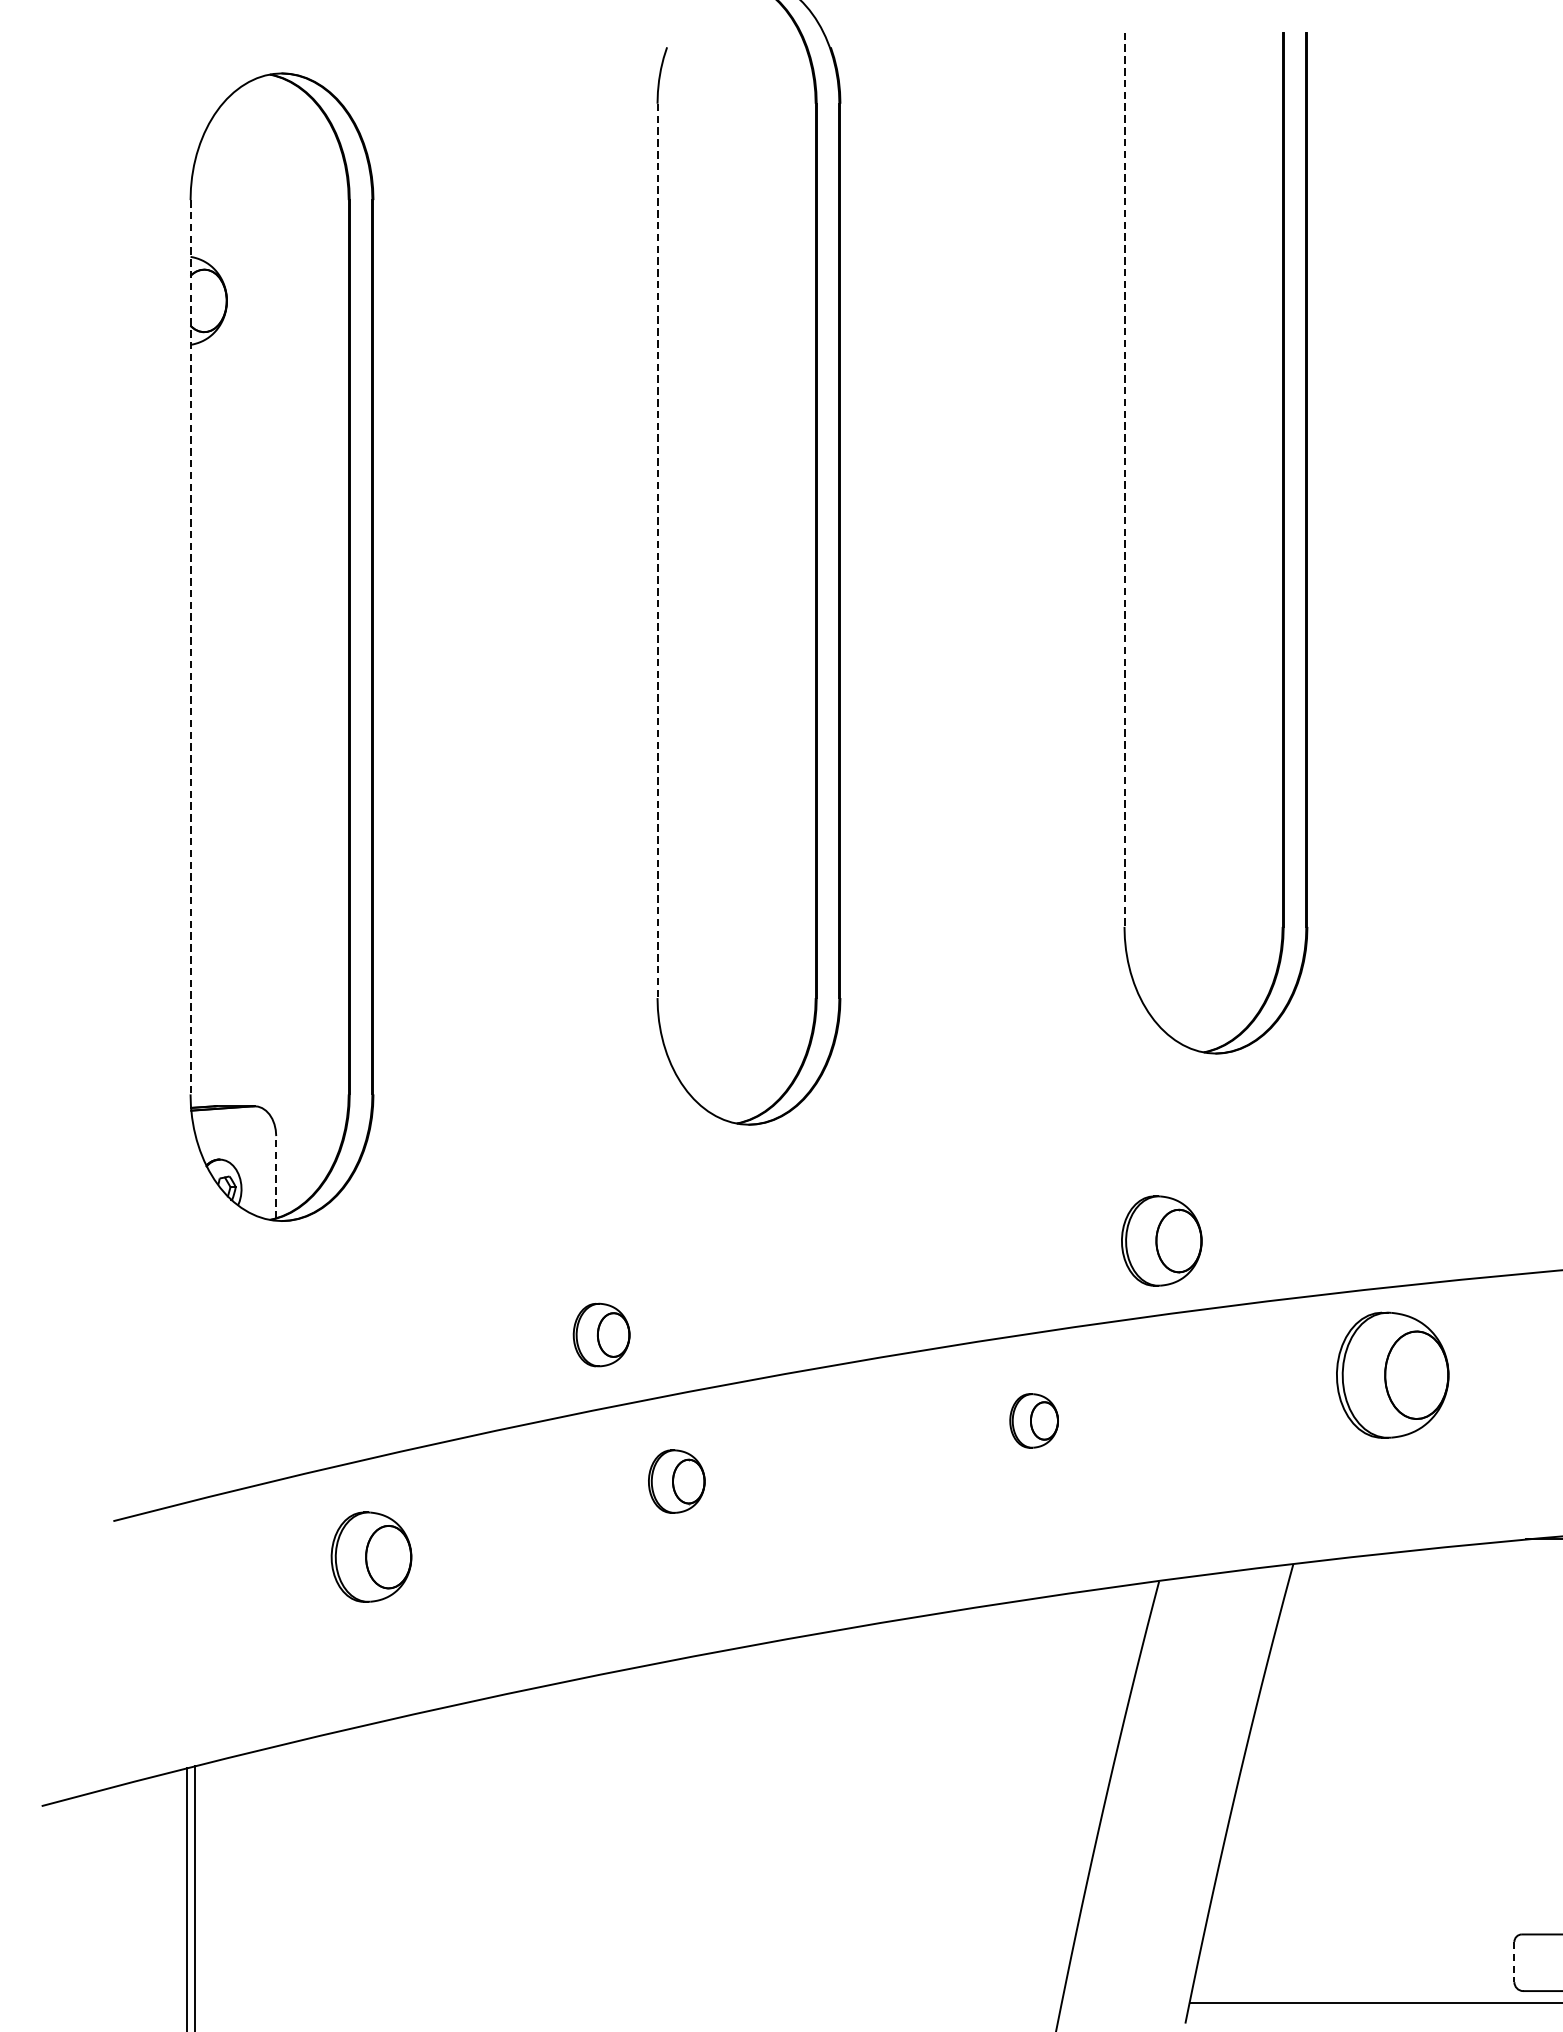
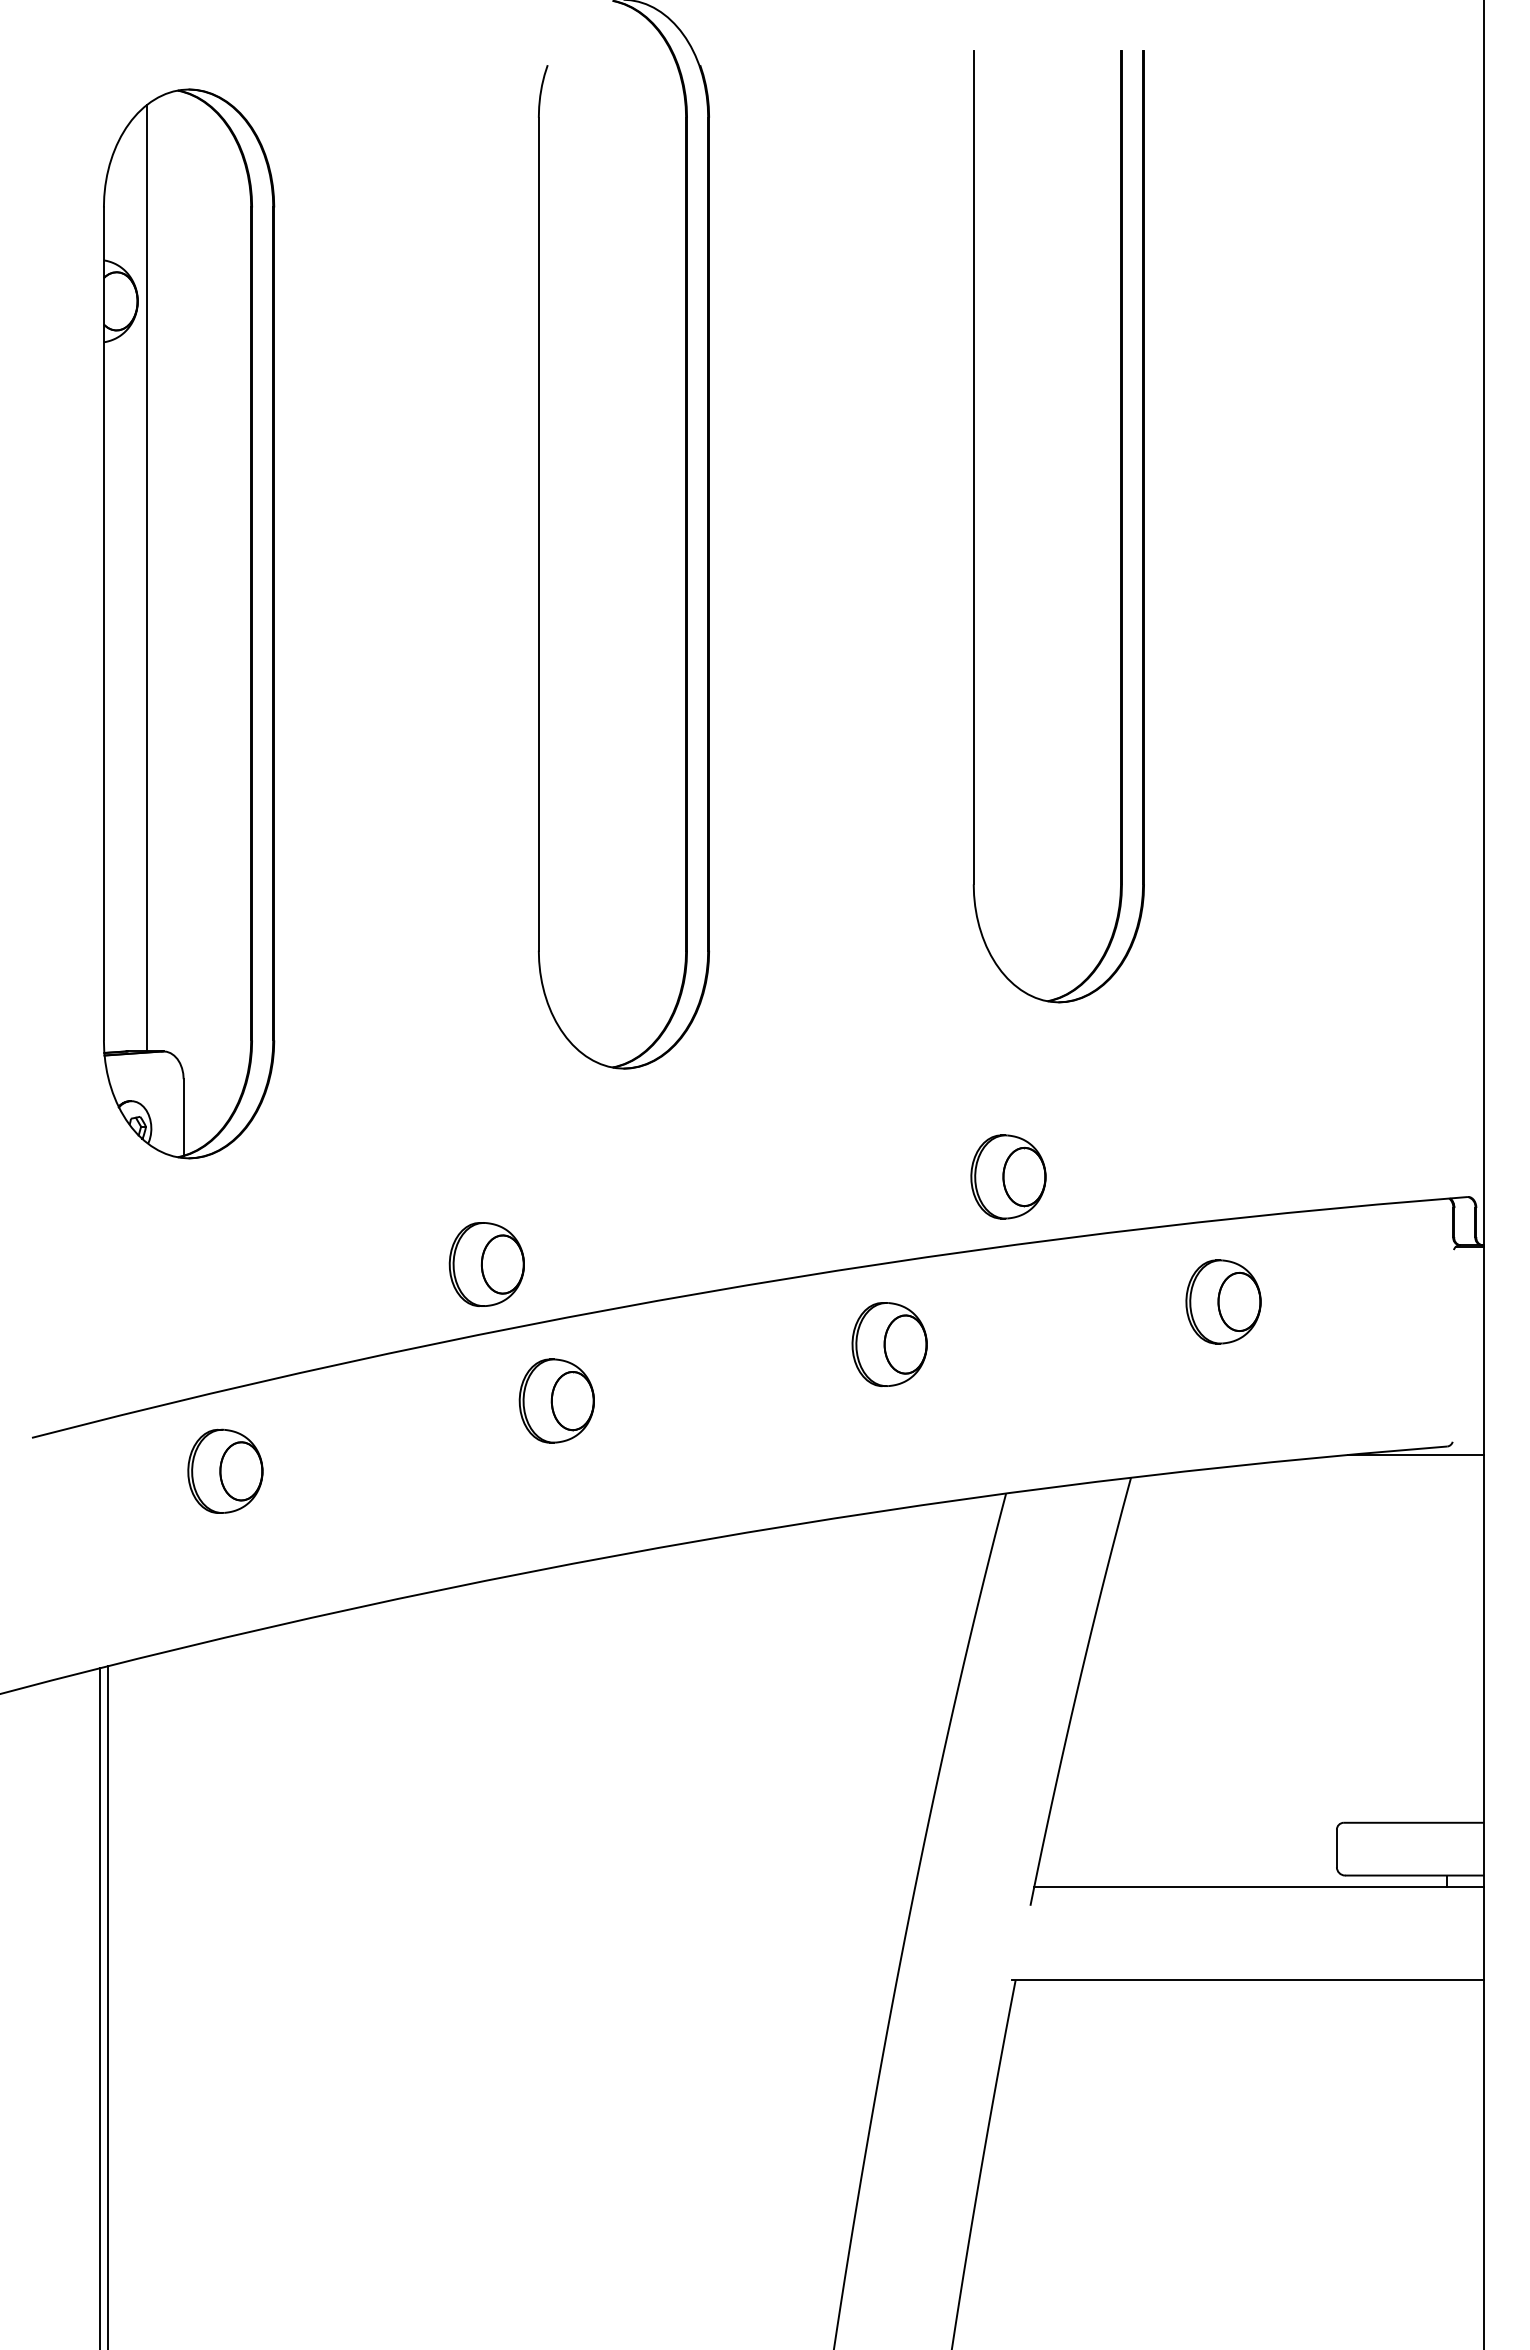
line: (1124, 480) -> (973, 468), dashed -> solid
line: (657, 551) -> (538, 534), dashed -> solid
line: (237, 597) -> (147, 577), added
line: (190, 647) -> (103, 624), dashed -> solid
line: (276, 1177) -> (183, 1117), dashed -> solid
part: (601, 1335) -> (486, 1264), size x1.43
part: (1392, 1374) -> (1223, 1301), size x0.71
part: (1034, 1420) -> (889, 1344), size x1.67
part: (676, 1481) -> (556, 1400), size x1.43
part: (371, 1556) -> (225, 1470), moved
line: (1514, 1962) -> (1336, 1848), dashed -> solid

